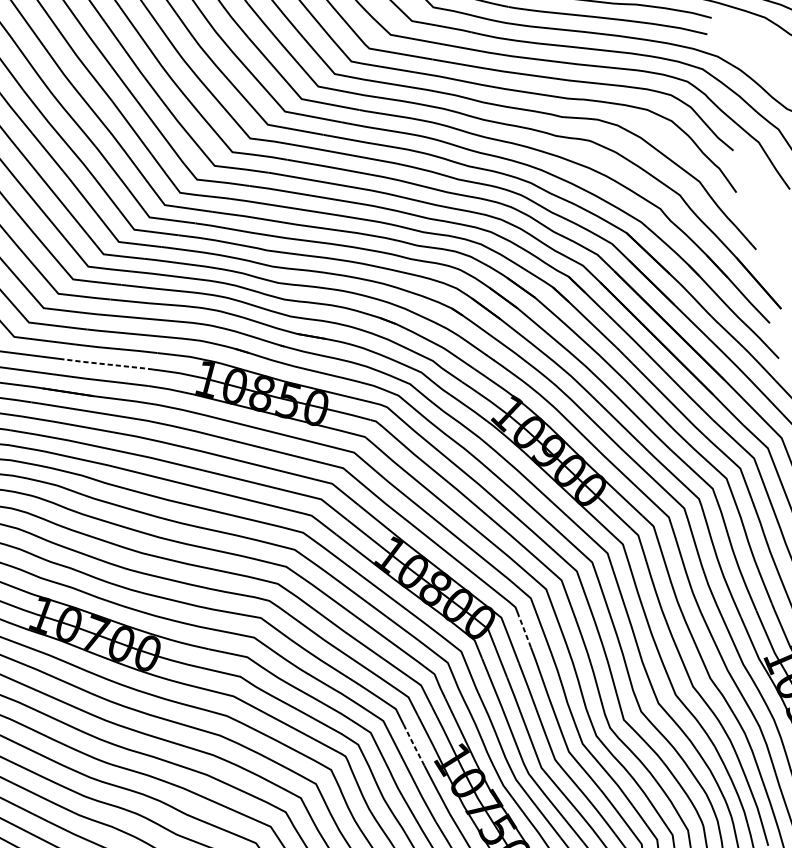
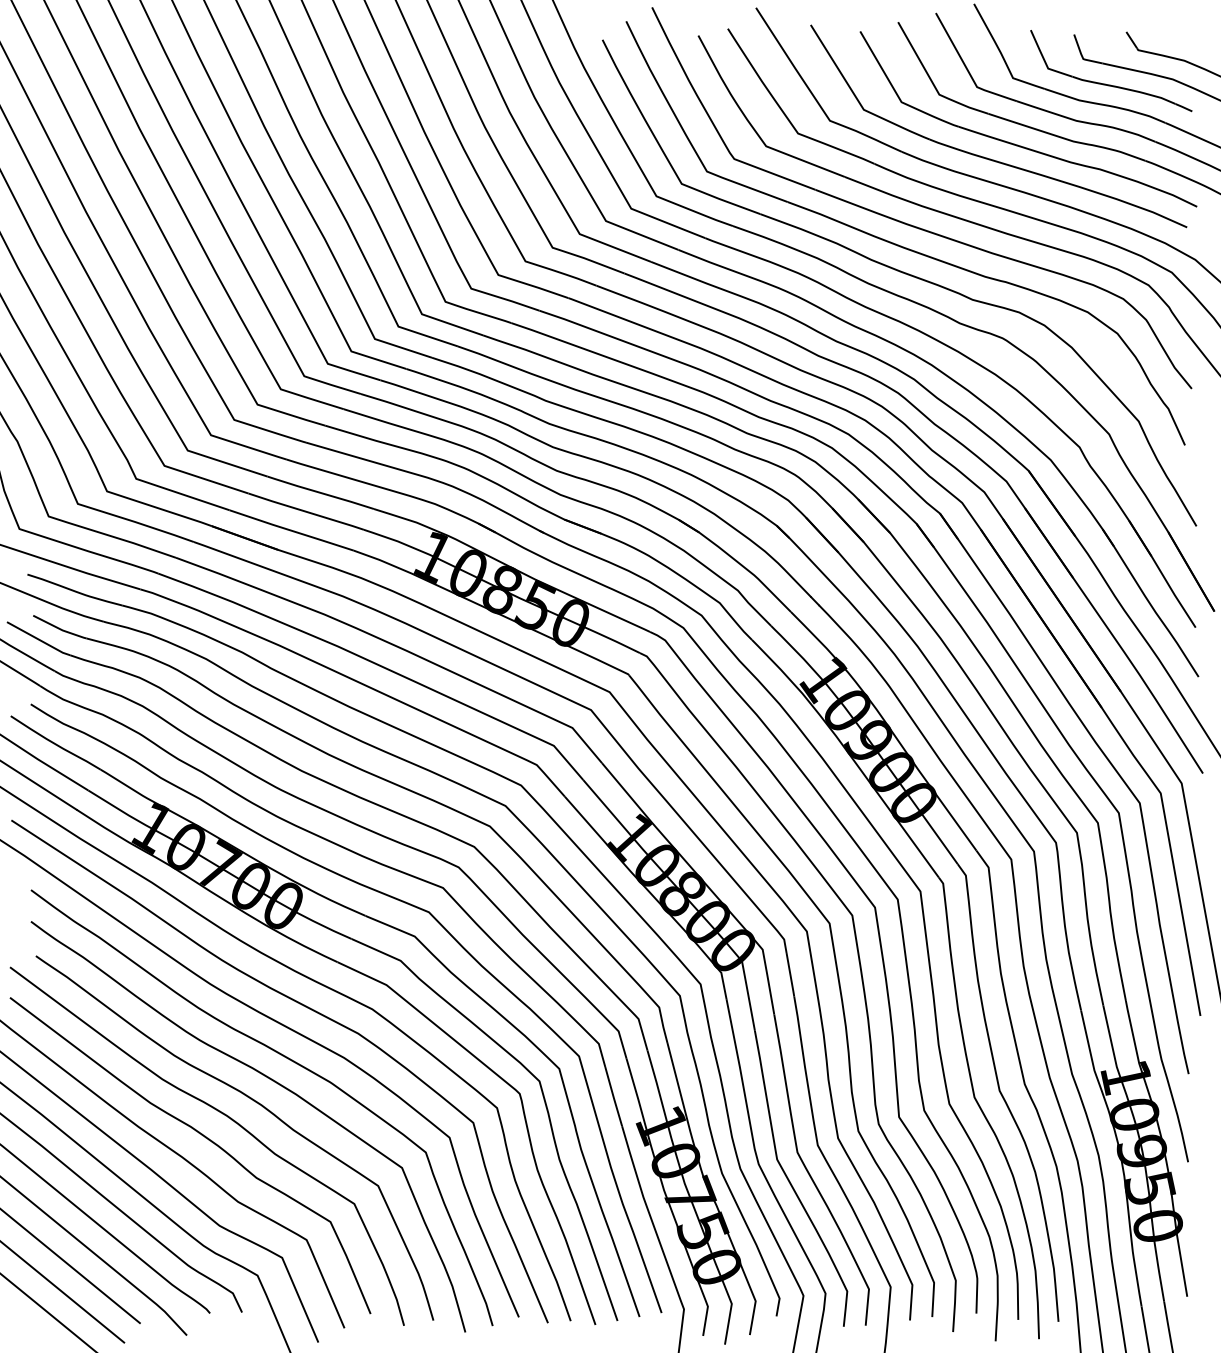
line: (108, 364) -> (306, 511), dashed -> solid
line: (525, 632) -> (790, 975), dashed -> solid
line: (413, 745) -> (613, 1096), dashed -> solid

